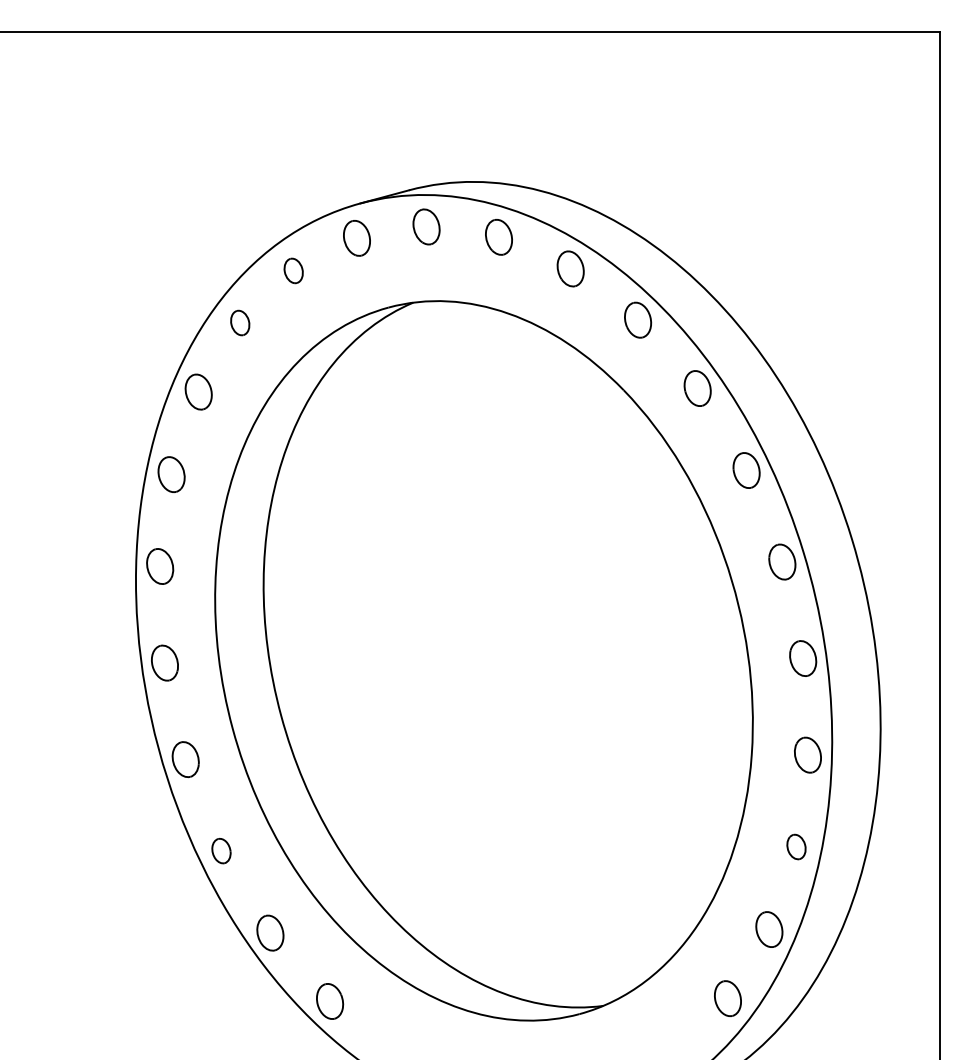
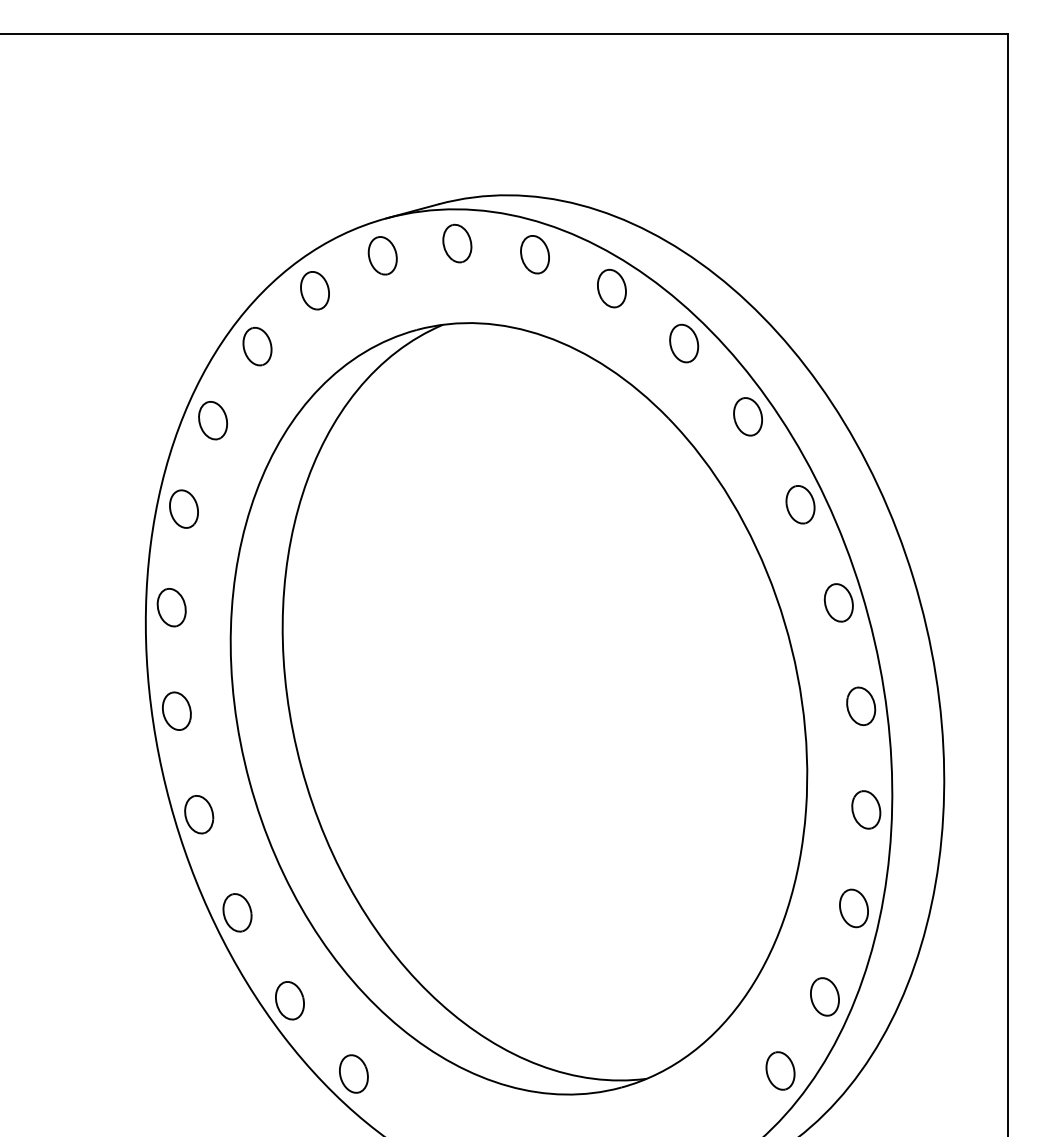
part: (293, 270) -> (314, 290), size x1.43
part: (240, 322) -> (257, 346), size x1.43
part: (796, 846) -> (854, 907), size x1.43
part: (221, 850) -> (237, 912), size x1.43

